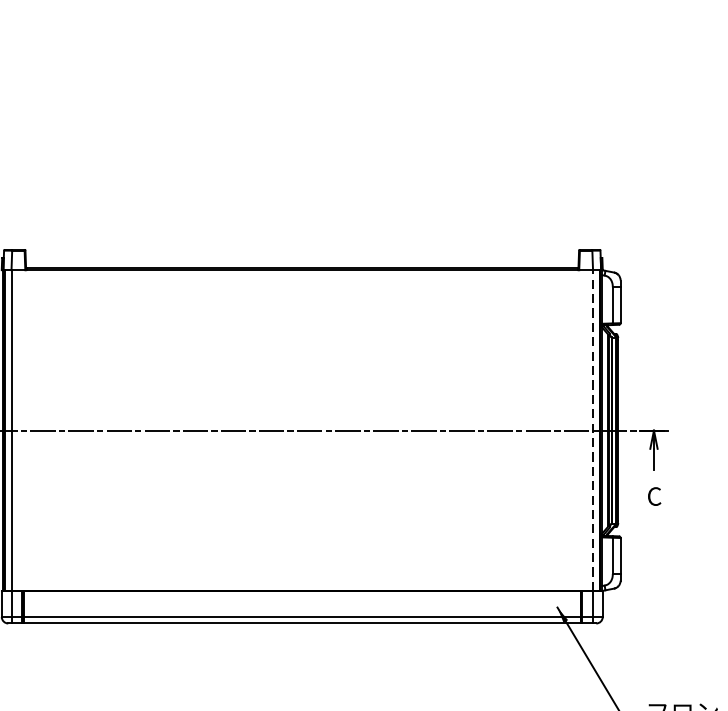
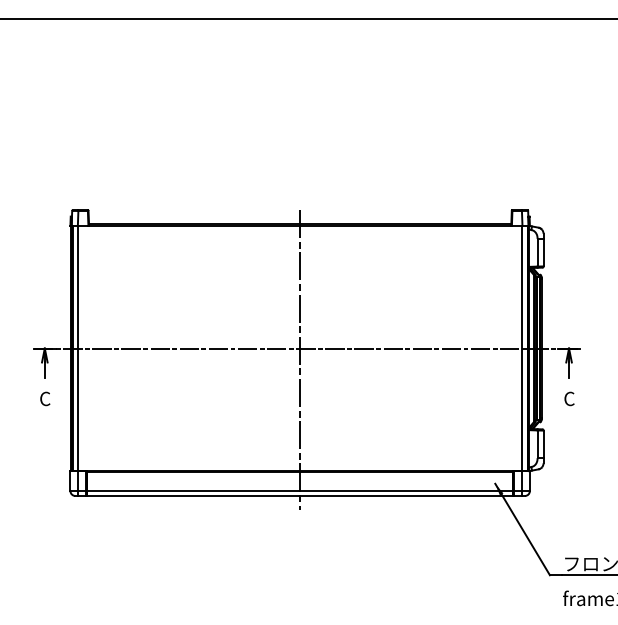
line: (593, 430) -> (522, 348), dashed -> solid
line: (302, 444) -> (300, 359), added

